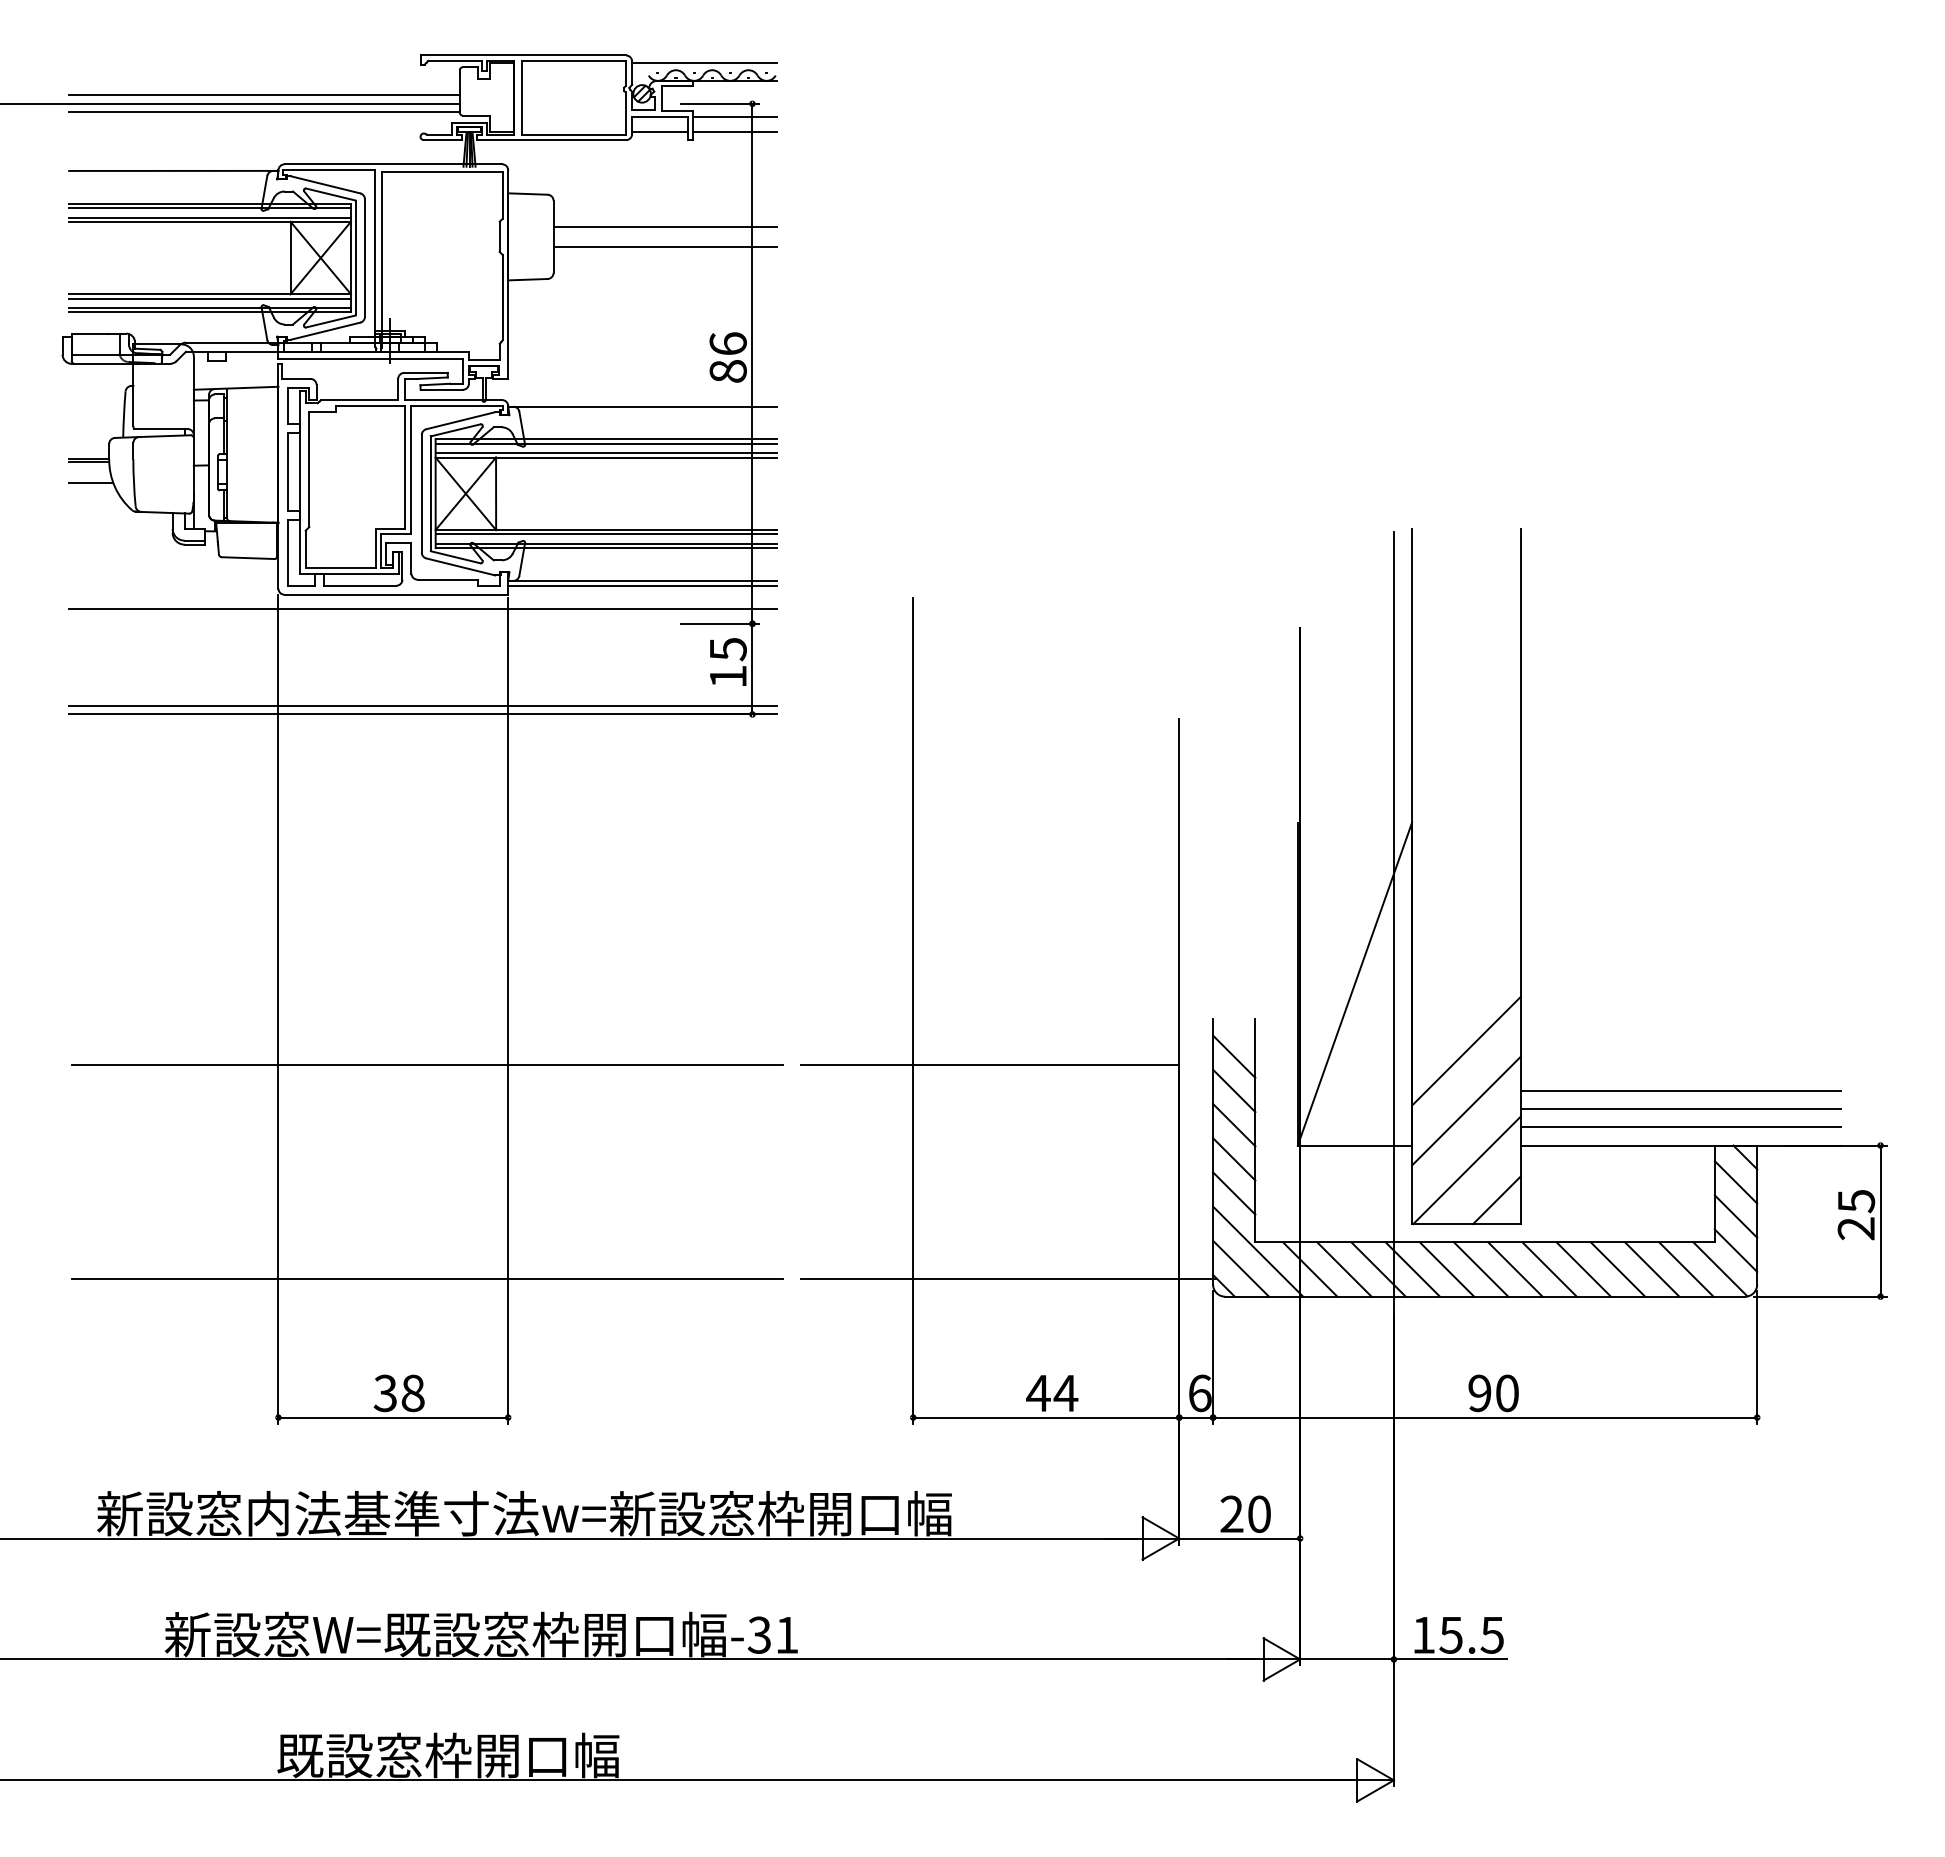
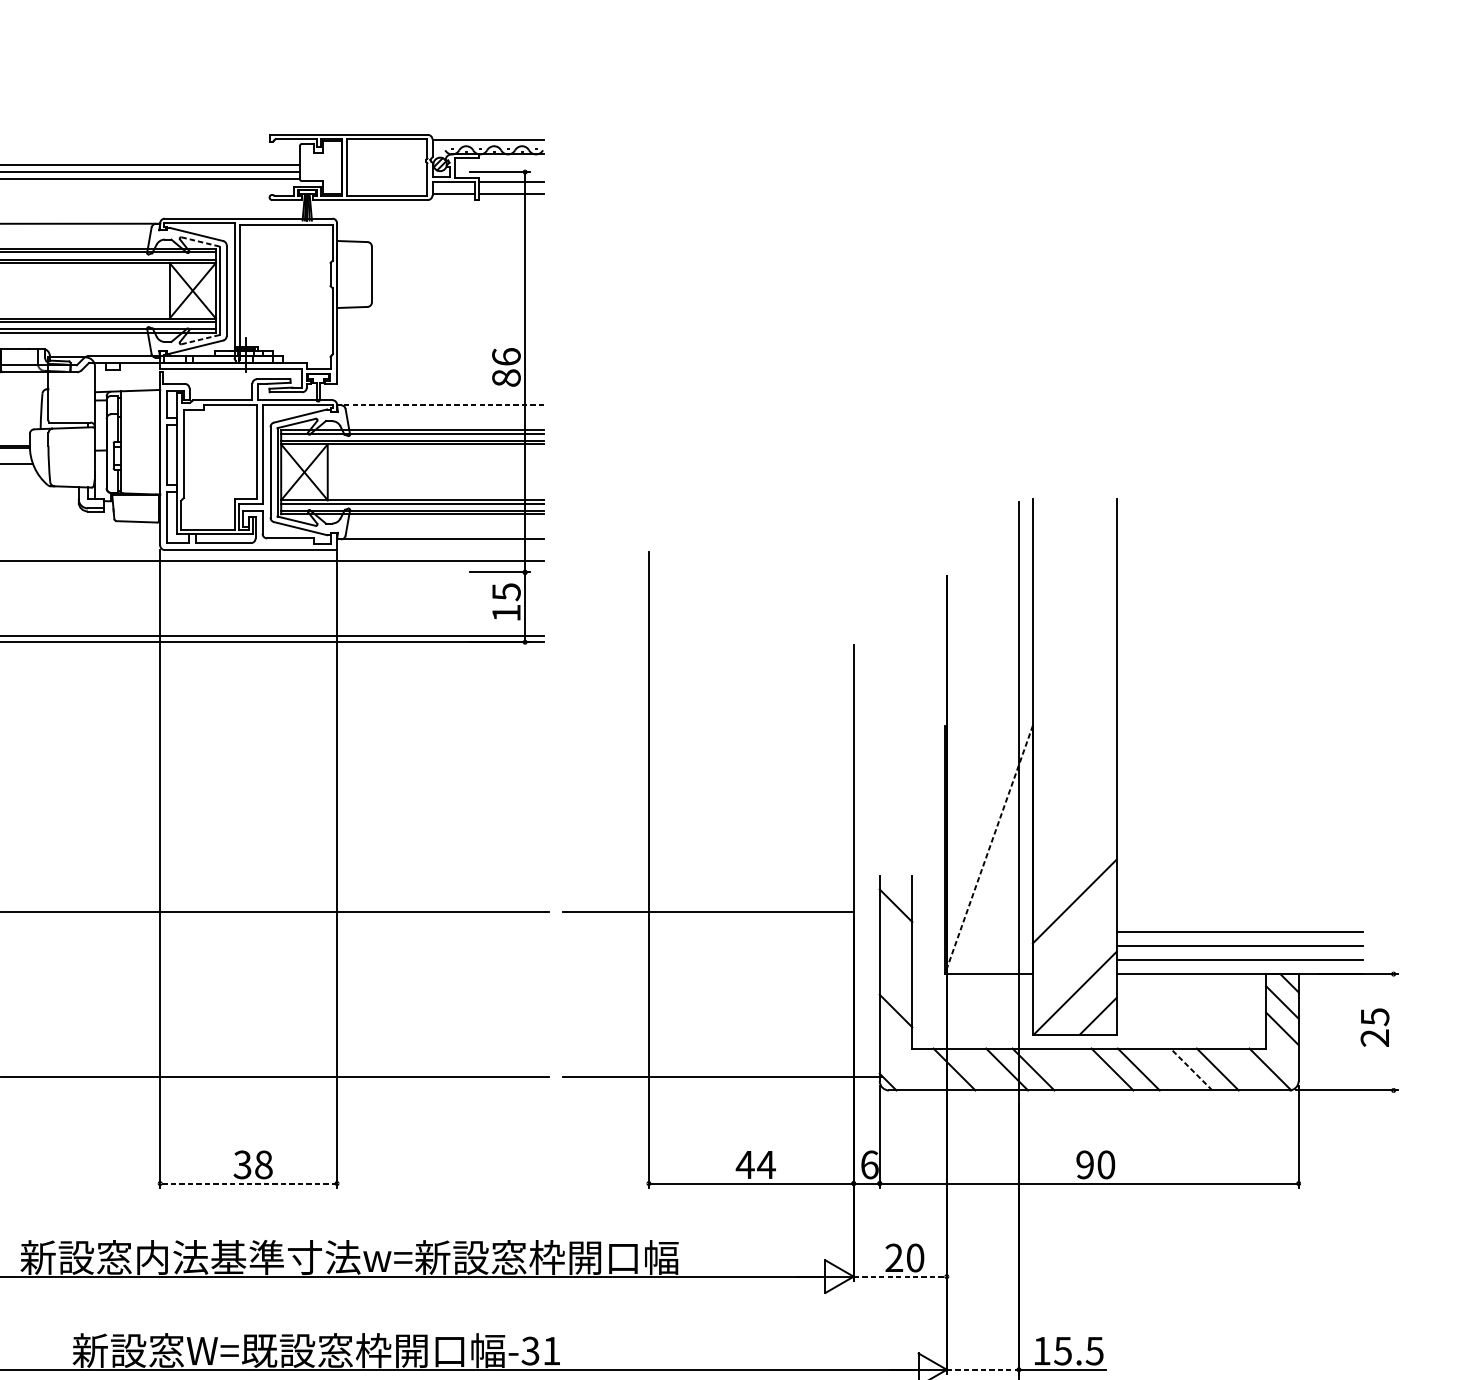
line: (330, 194) -> (200, 241), solid -> dashed
line: (665, 226) -> (458, 266), removed
line: (665, 247) -> (458, 282), removed
line: (330, 321) -> (200, 339), solid -> dashed
line: (642, 406) -> (440, 405), solid -> dashed
line: (642, 586) -> (440, 543), removed
line: (1354, 984) -> (988, 850), solid -> dashed
line: (1234, 1090) -> (896, 931), removed
line: (1466, 1110) -> (1074, 947), removed
line: (1234, 1125) -> (896, 958), removed
line: (1234, 1159) -> (896, 984), removed
line: (1880, 1220) -> (1393, 1031), removed
line: (1735, 1250) -> (1281, 1054), removed
line: (1258, 1251) -> (914, 1055), removed
line: (1241, 1268) -> (901, 1068), removed
line: (1344, 1269) -> (980, 1069), removed
line: (1446, 1269) -> (1059, 1069), removed
line: (1480, 1269) -> (1085, 1069), removed
line: (1583, 1269) -> (1164, 1069), removed
line: (1617, 1269) -> (1191, 1069), solid -> dashed
line: (1686, 1269) -> (1244, 1069), removed
line: (393, 1417) -> (248, 1183), solid -> dashed
line: (1240, 1538) -> (900, 1276), solid -> dashed
line: (1347, 1659) -> (983, 1369), solid -> dashed

